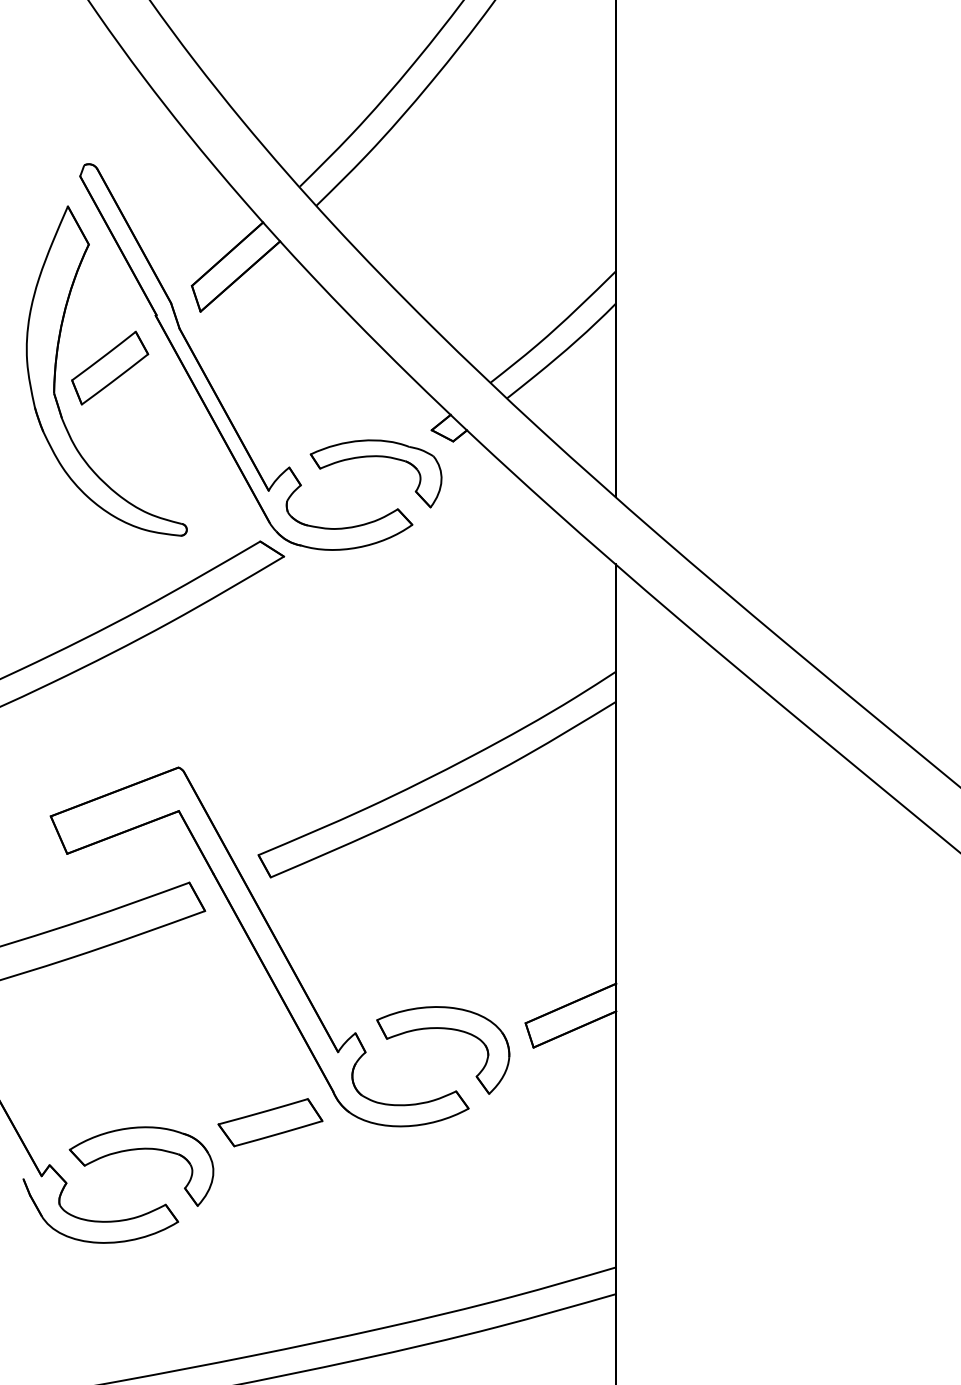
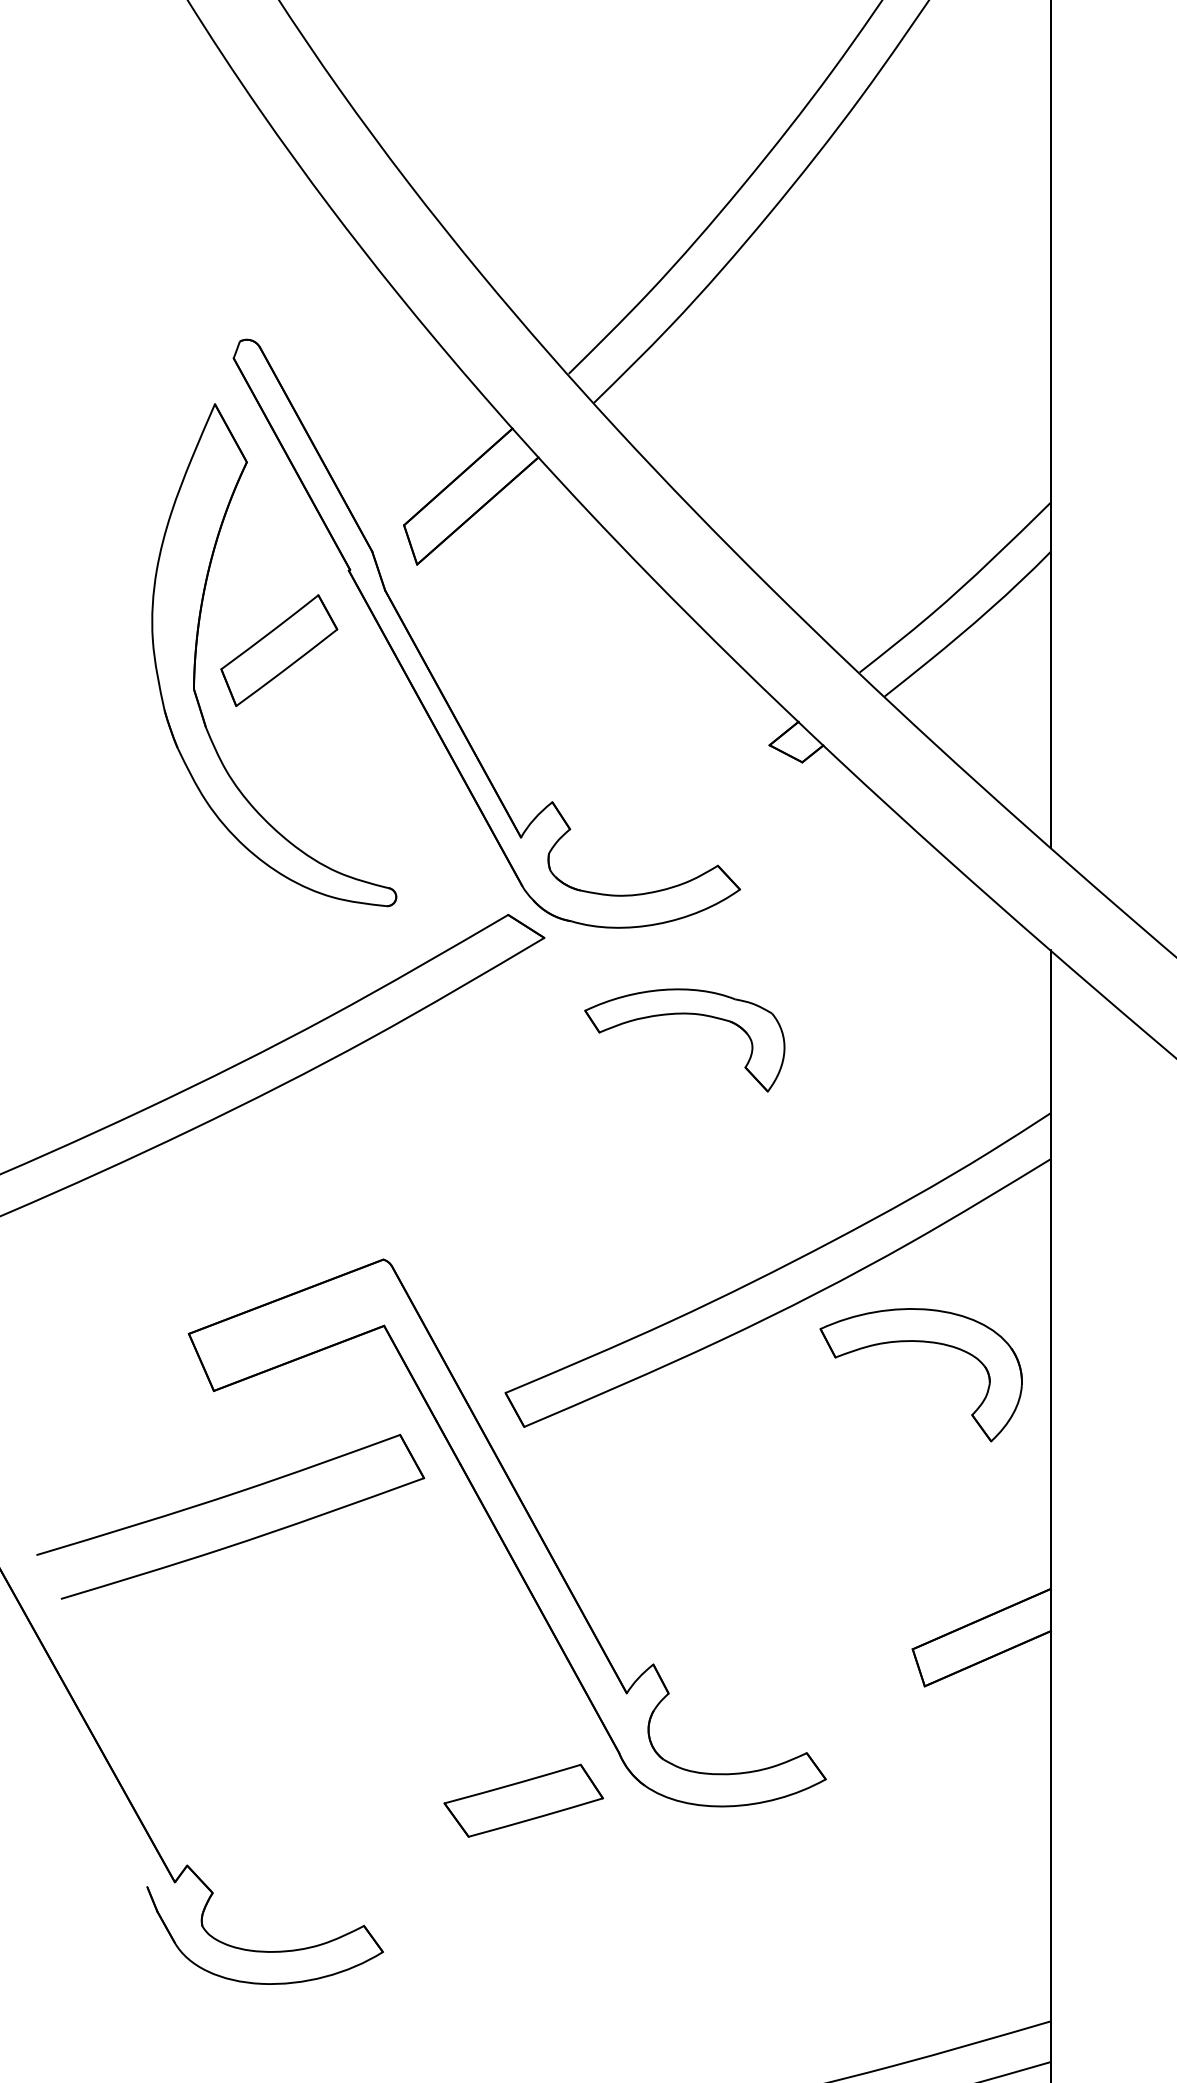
part: (375, 457) -> (683, 1015), moved
part: (443, 1029) -> (921, 1343), moved
part: (136, 1150) -> (319, 1843), removed

